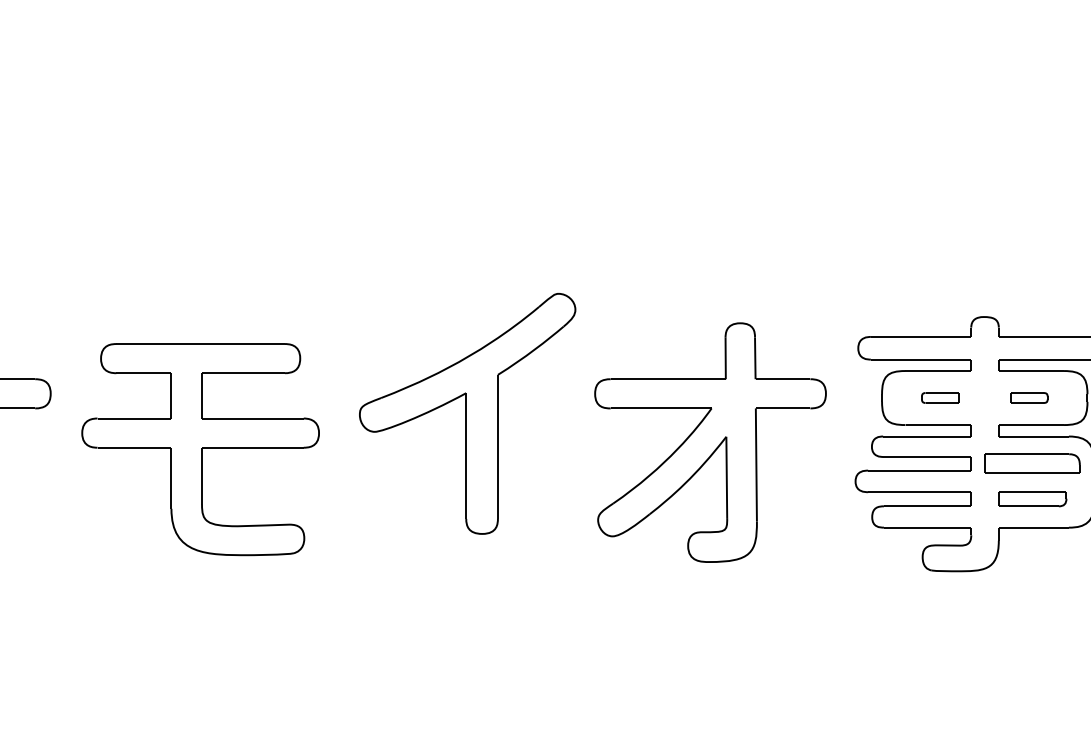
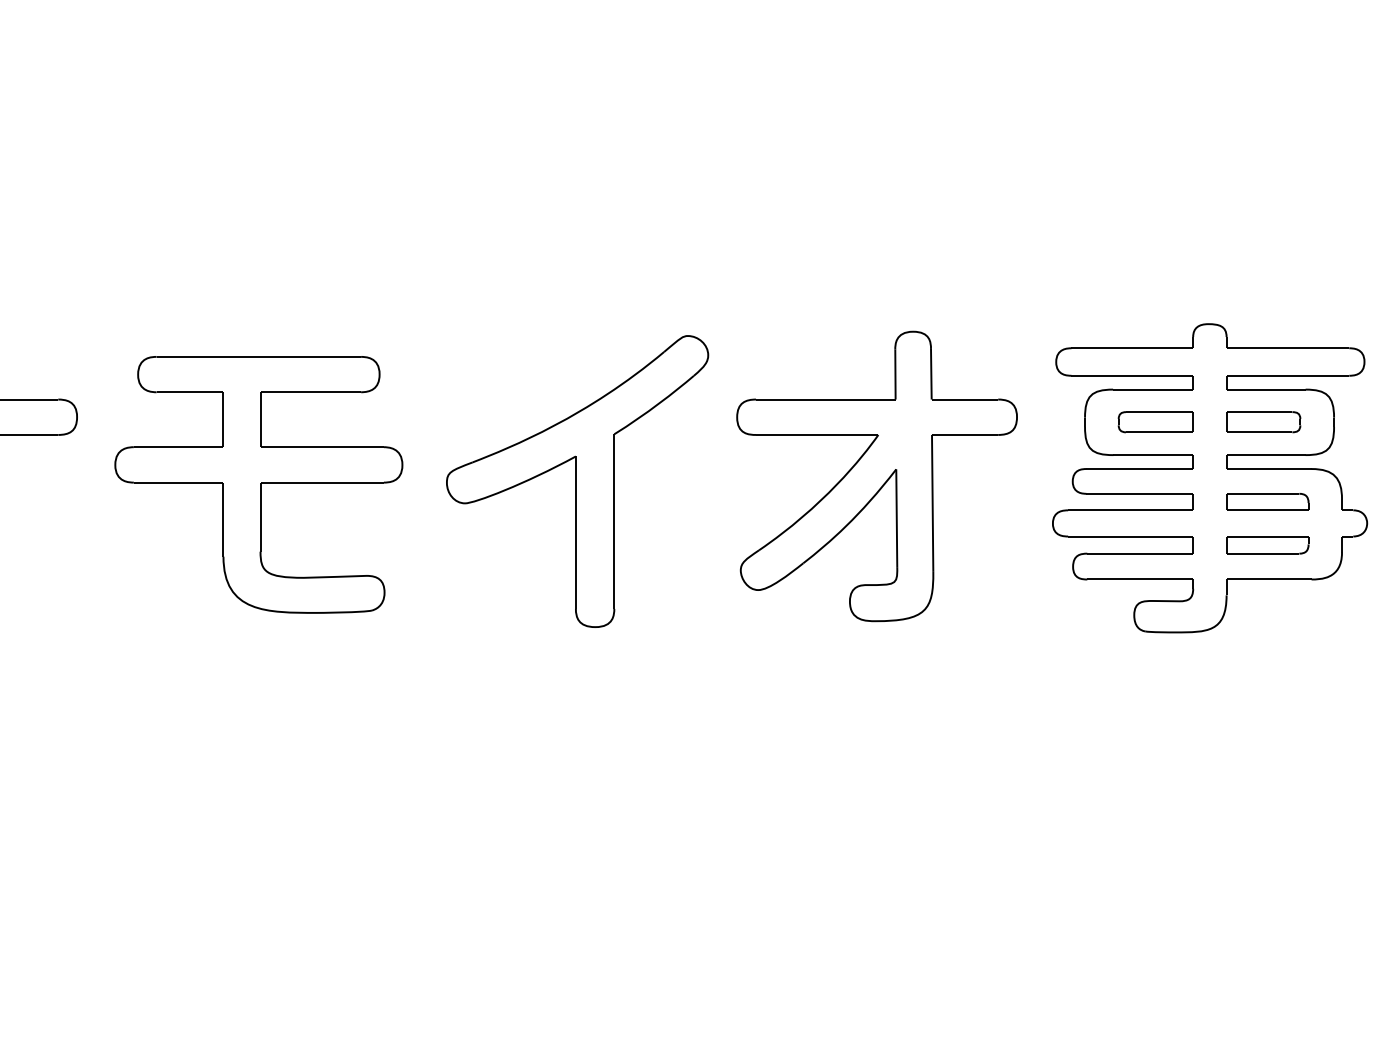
part: (940, 398) -> (1155, 422), size x1.67
part: (1029, 398) -> (1263, 422), size x1.67
part: (467, 413) -> (577, 481), moved
part: (1032, 463) -> (1267, 501), size x0.71

